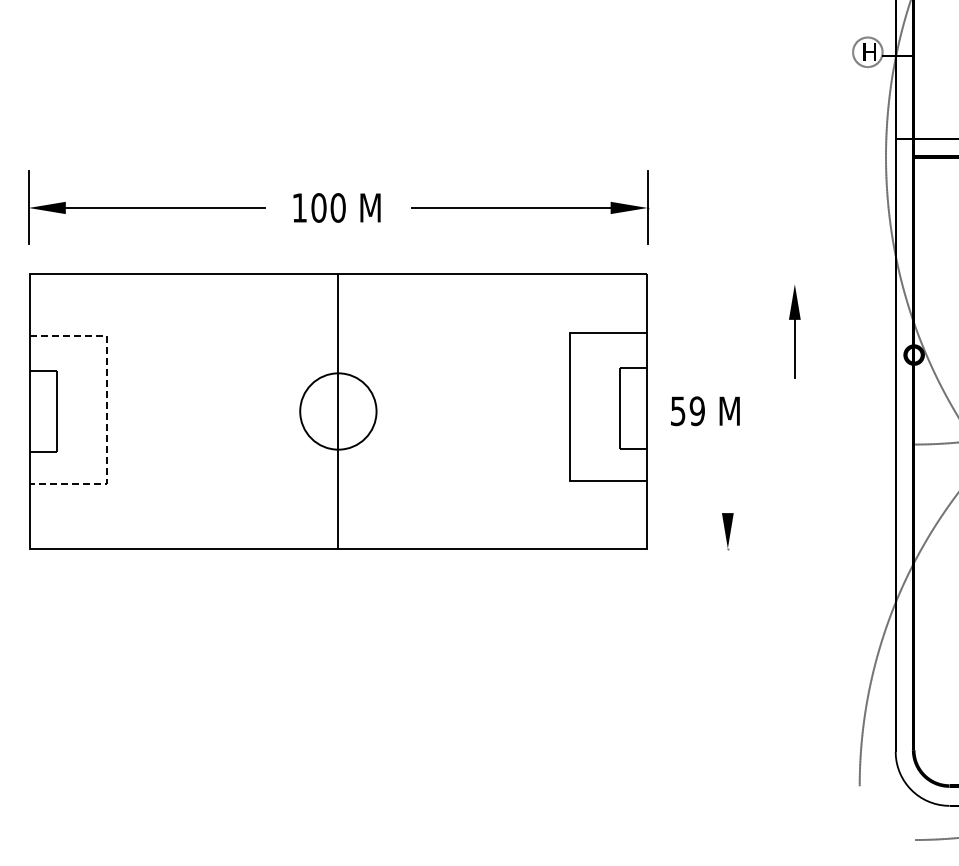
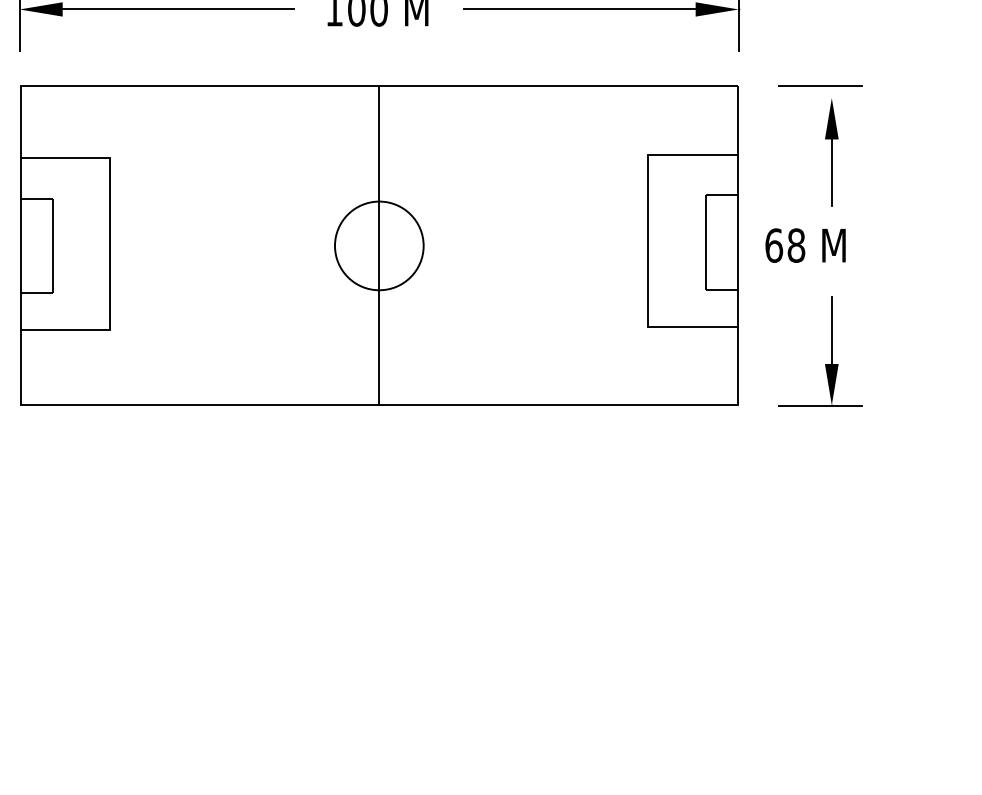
line: (717, 273) -> (819, 85), added
part: (794, 331) -> (831, 152), moved
line: (106, 410) -> (109, 244), dashed -> solid
text: (687, 411) -> (784, 245), 59 -> 68
line: (727, 484) -> (831, 330), added
line: (717, 549) -> (819, 406), added

